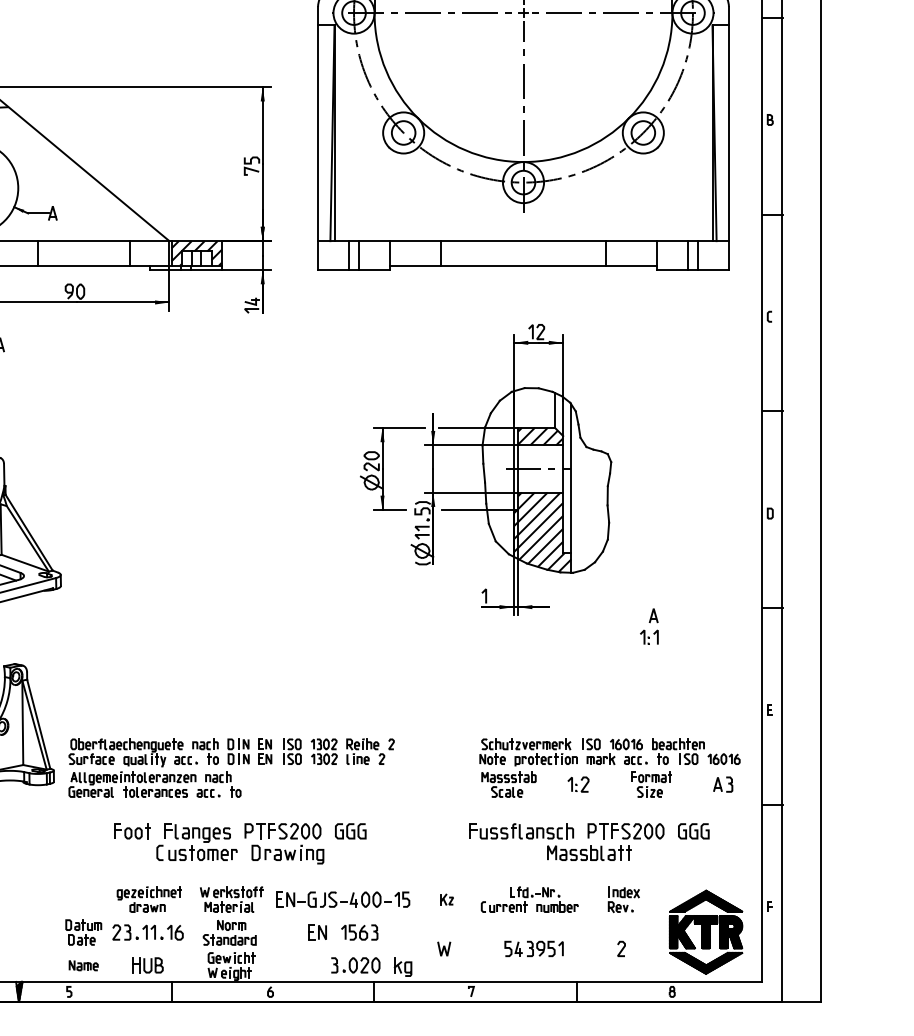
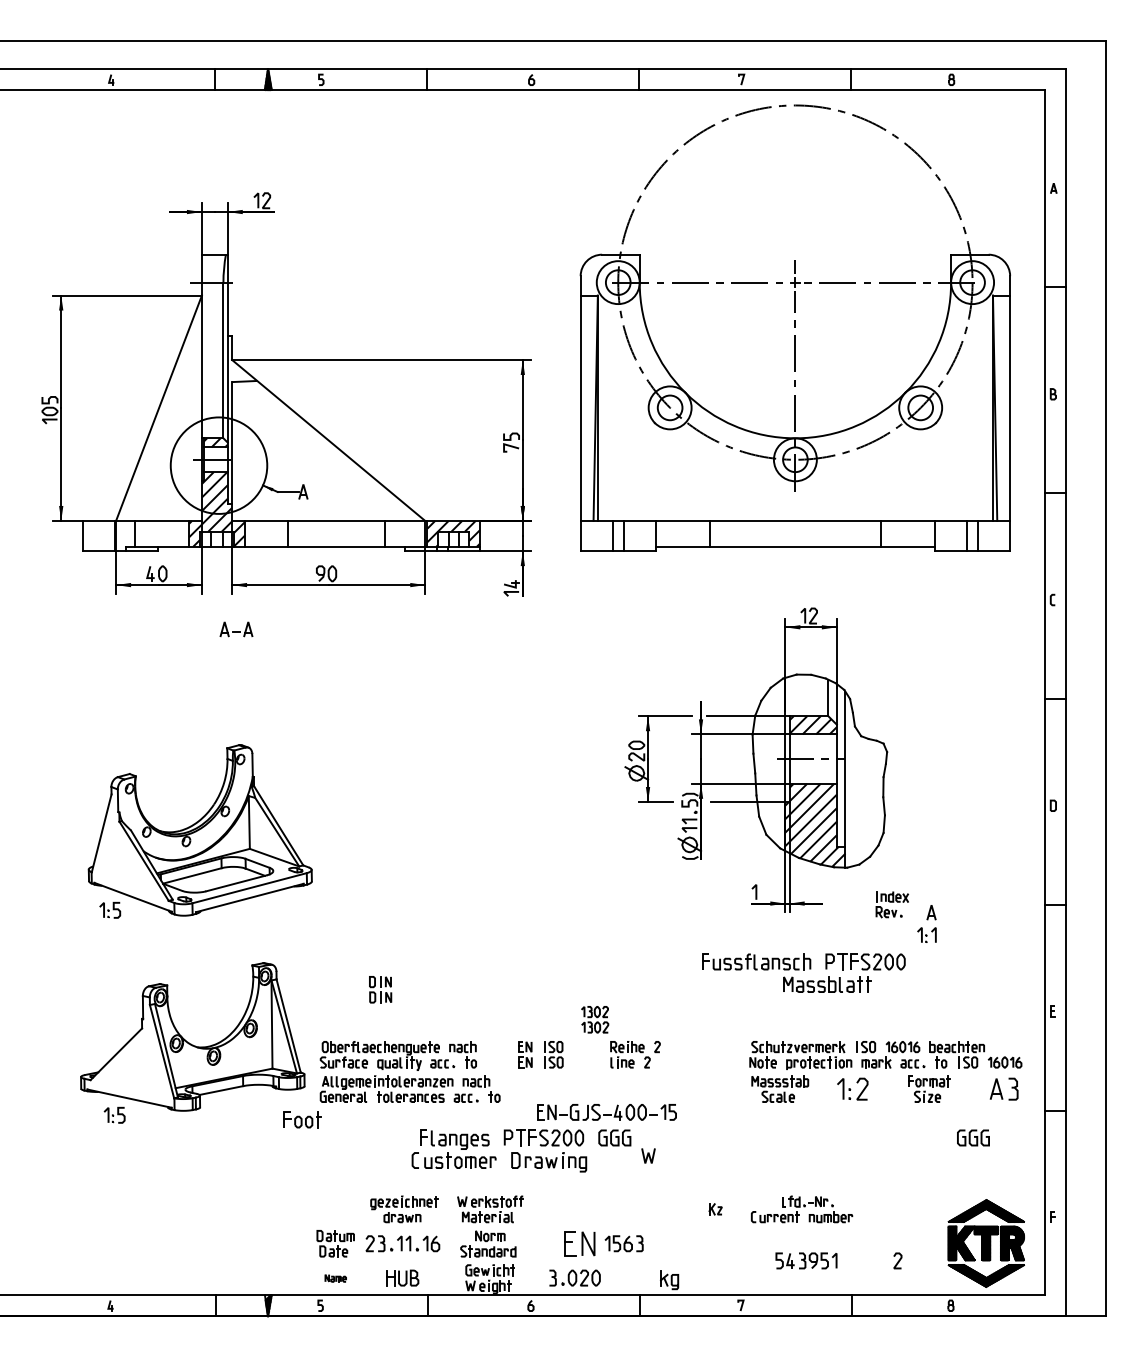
part: (238, 751) -> (380, 989), moved
part: (324, 751) -> (595, 1019), moved
part: (578, 784) -> (852, 1088), size x1.4
part: (722, 784) -> (1003, 1088), size x1.4
part: (132, 830) -> (302, 1119), moved
part: (566, 841) -> (803, 972), moved
part: (342, 899) -> (606, 1112), moved
part: (623, 899) -> (891, 904), moved
part: (316, 932) -> (579, 1243), size x1.6
line: (444, 948) -> (648, 1155), moved
part: (355, 964) -> (574, 1277), moved
part: (83, 965) -> (335, 1278), size x0.7

